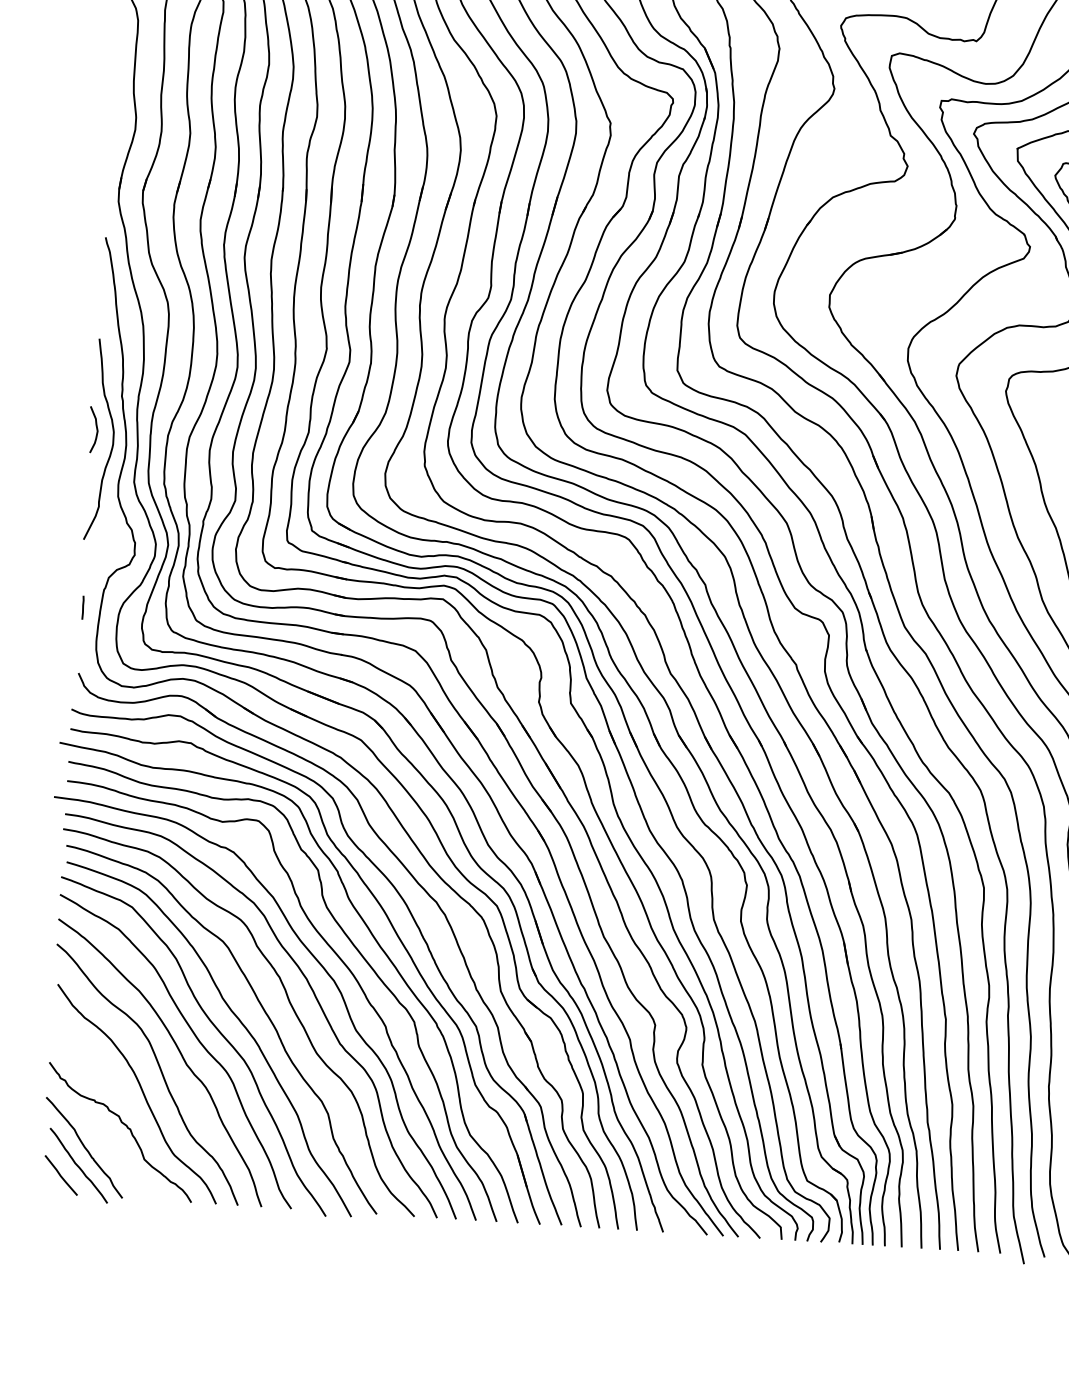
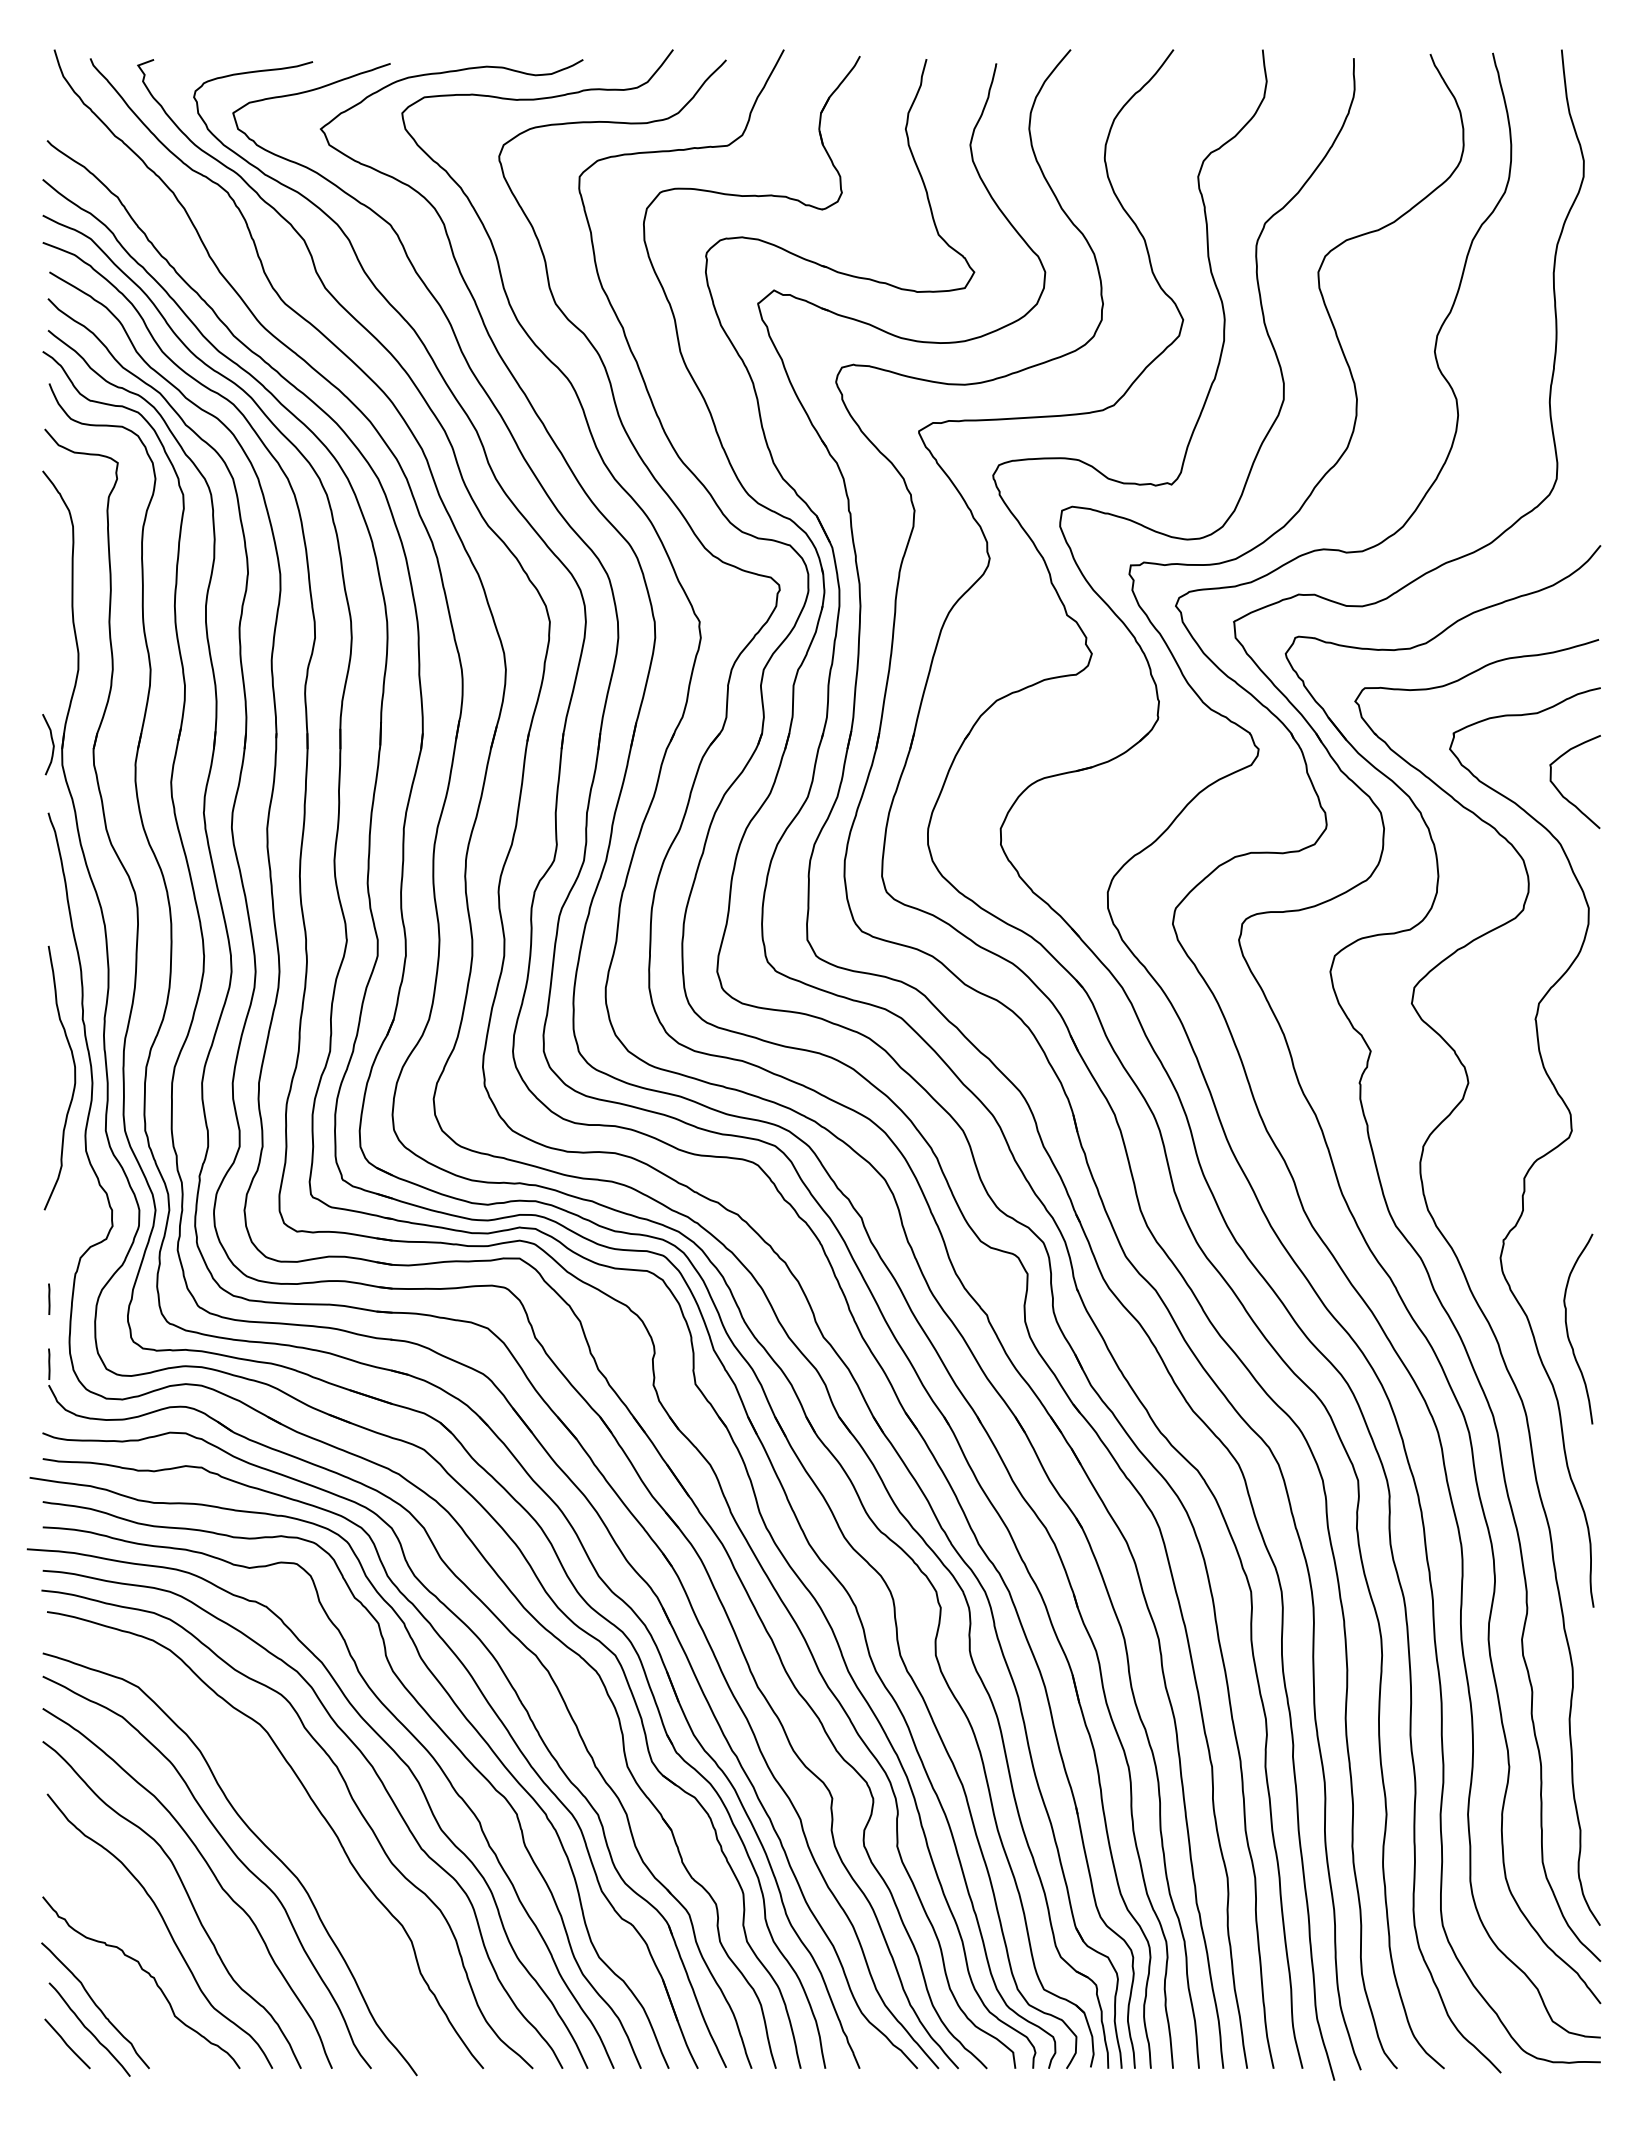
curve: (96, 429) -> (52, 744), moved
line: (80, 656) -> (49, 1363), added
curve: (234, 1015) -> (281, 1820), removed

